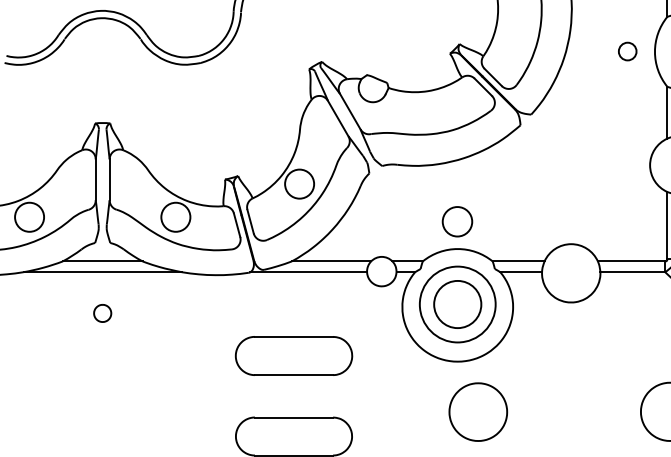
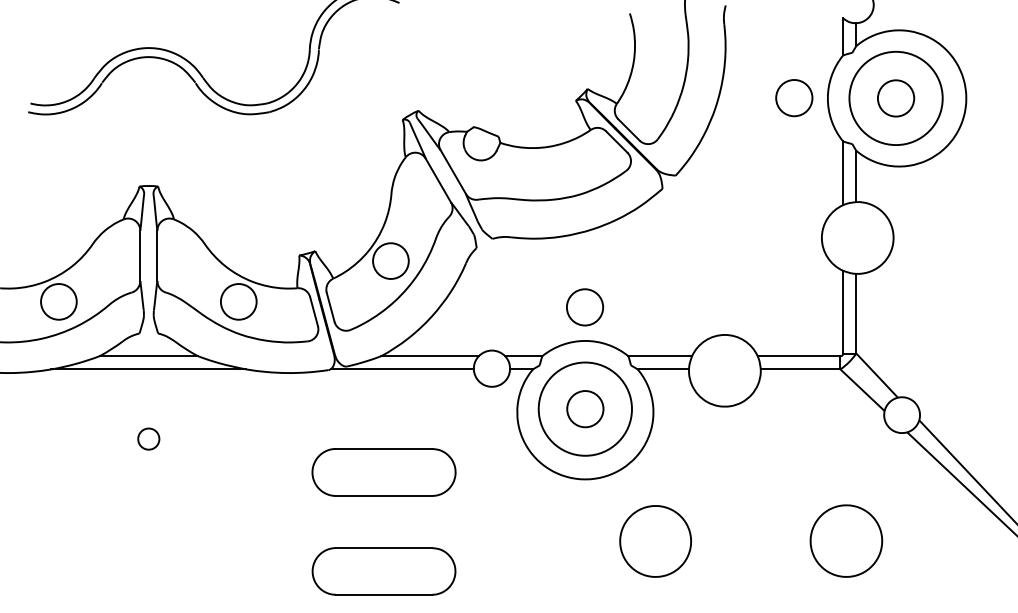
circle: (627, 51) -> (794, 98), size x1.67
circle: (457, 304) -> (585, 409), size x0.62
part: (102, 312) -> (148, 438), moved
part: (478, 412) -> (655, 541), moved

